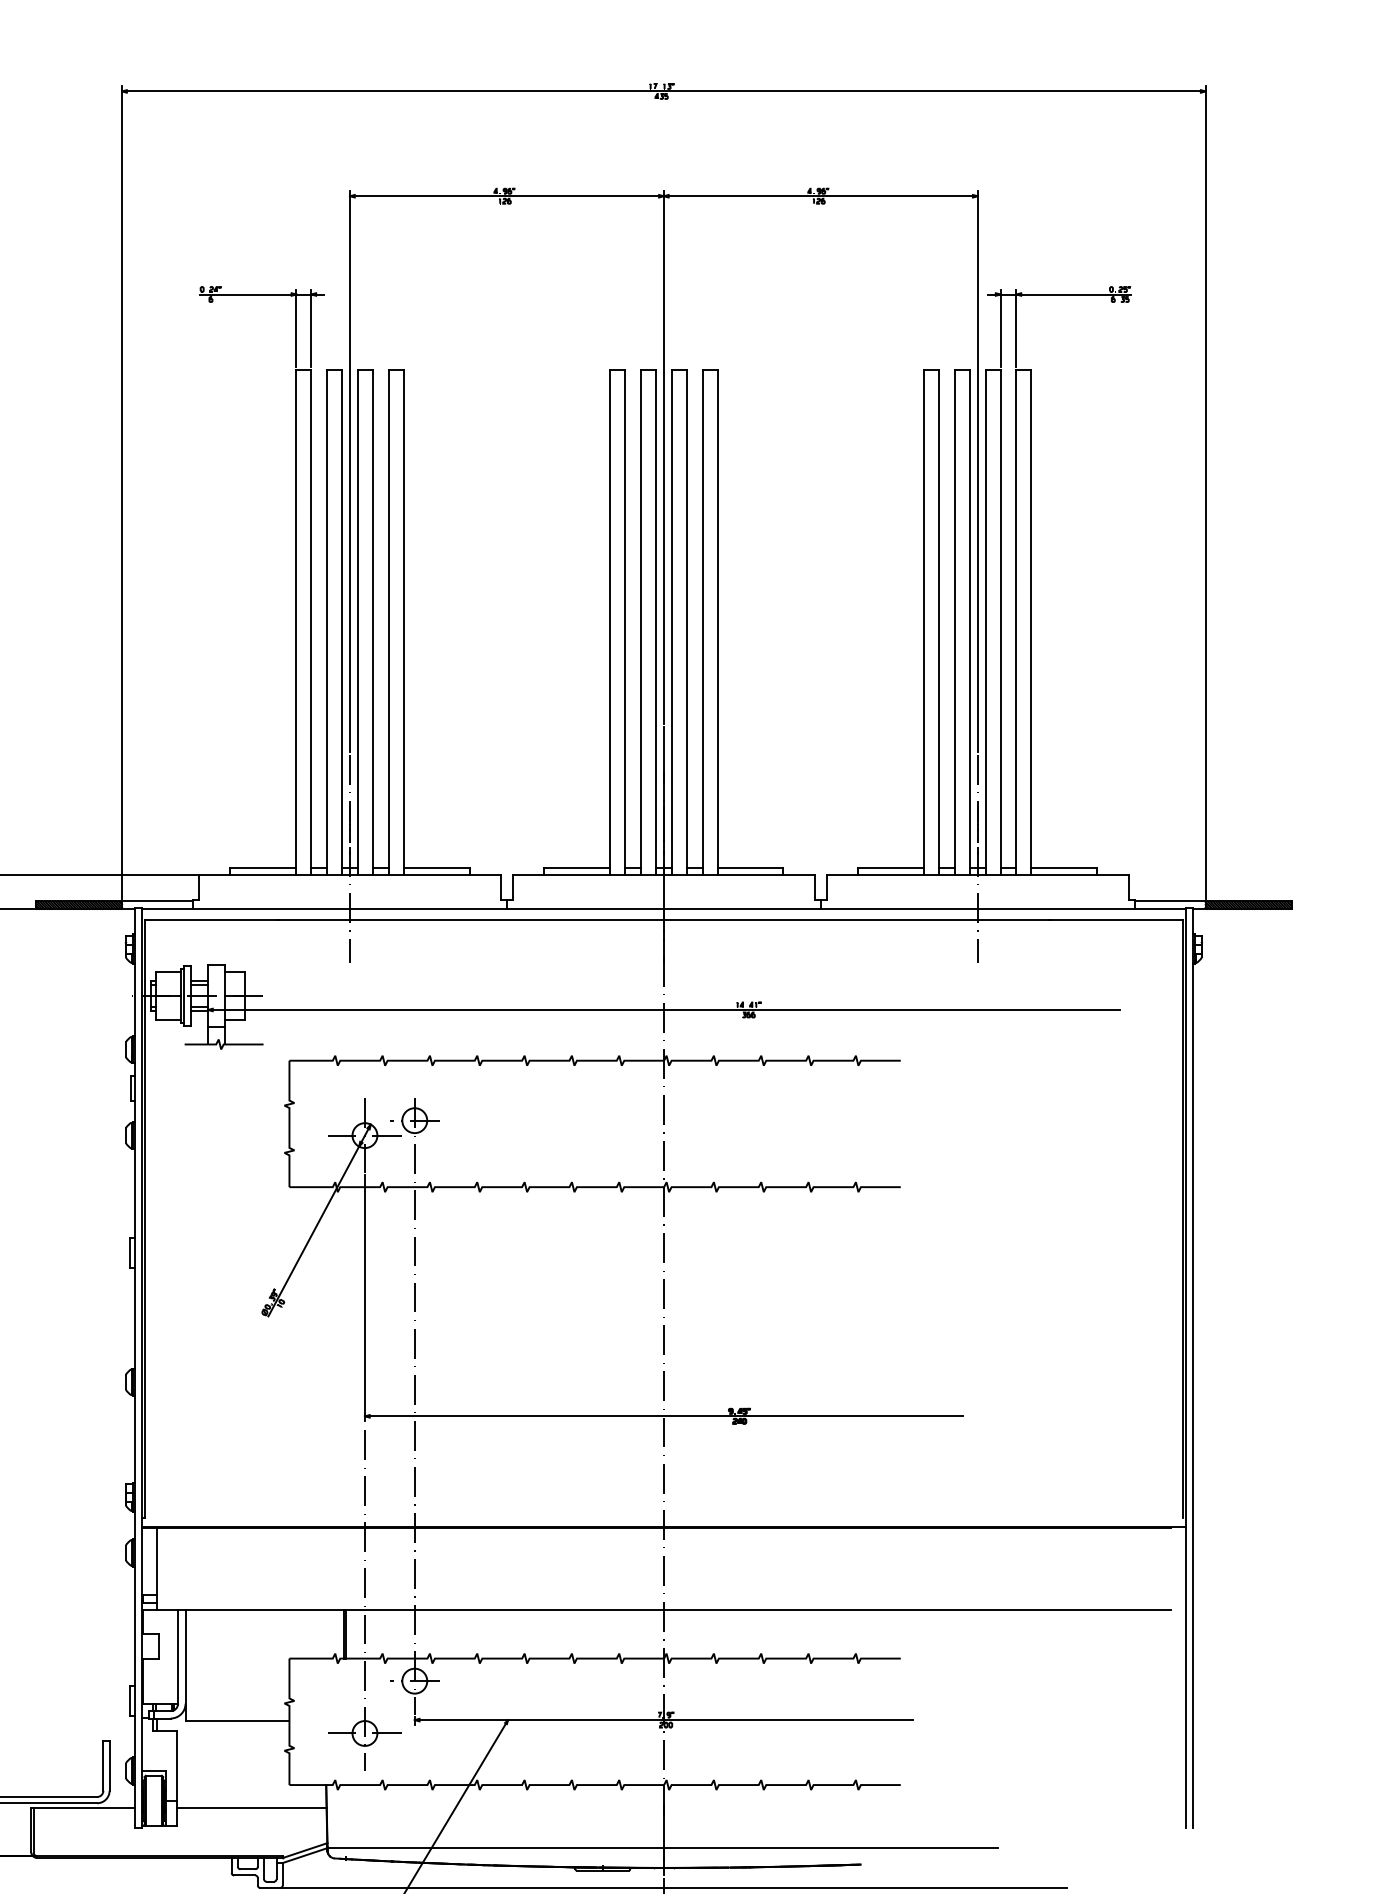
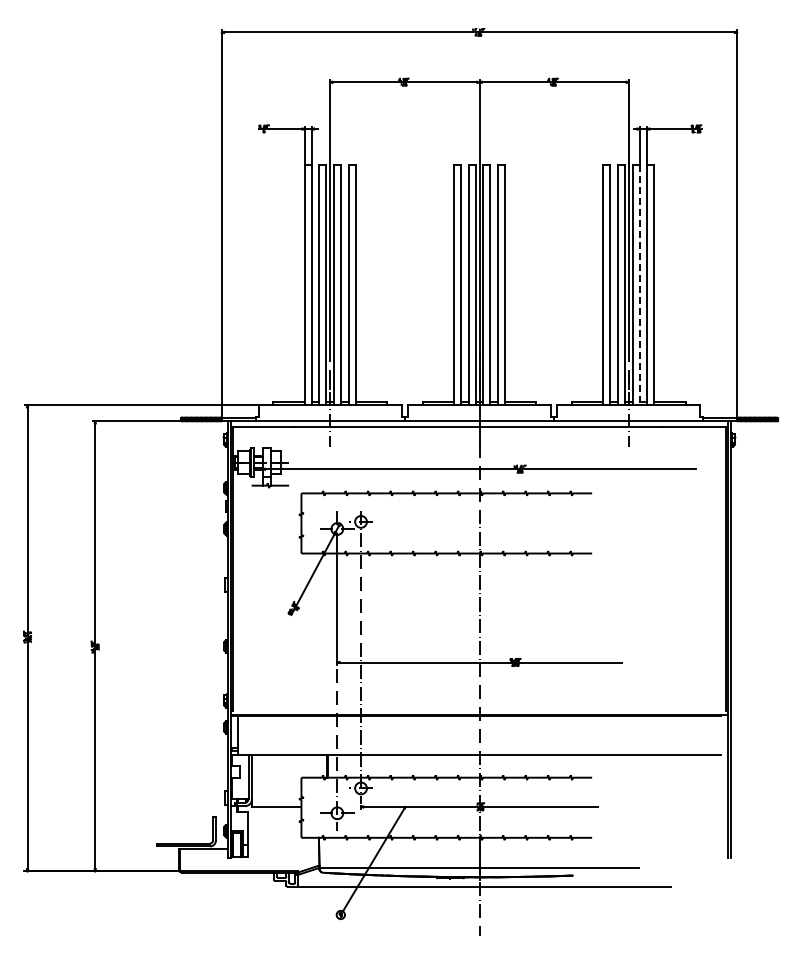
line: (1000, 623) -> (639, 285), solid -> dashed
line: (251, 1807) -> (283, 848), removed

